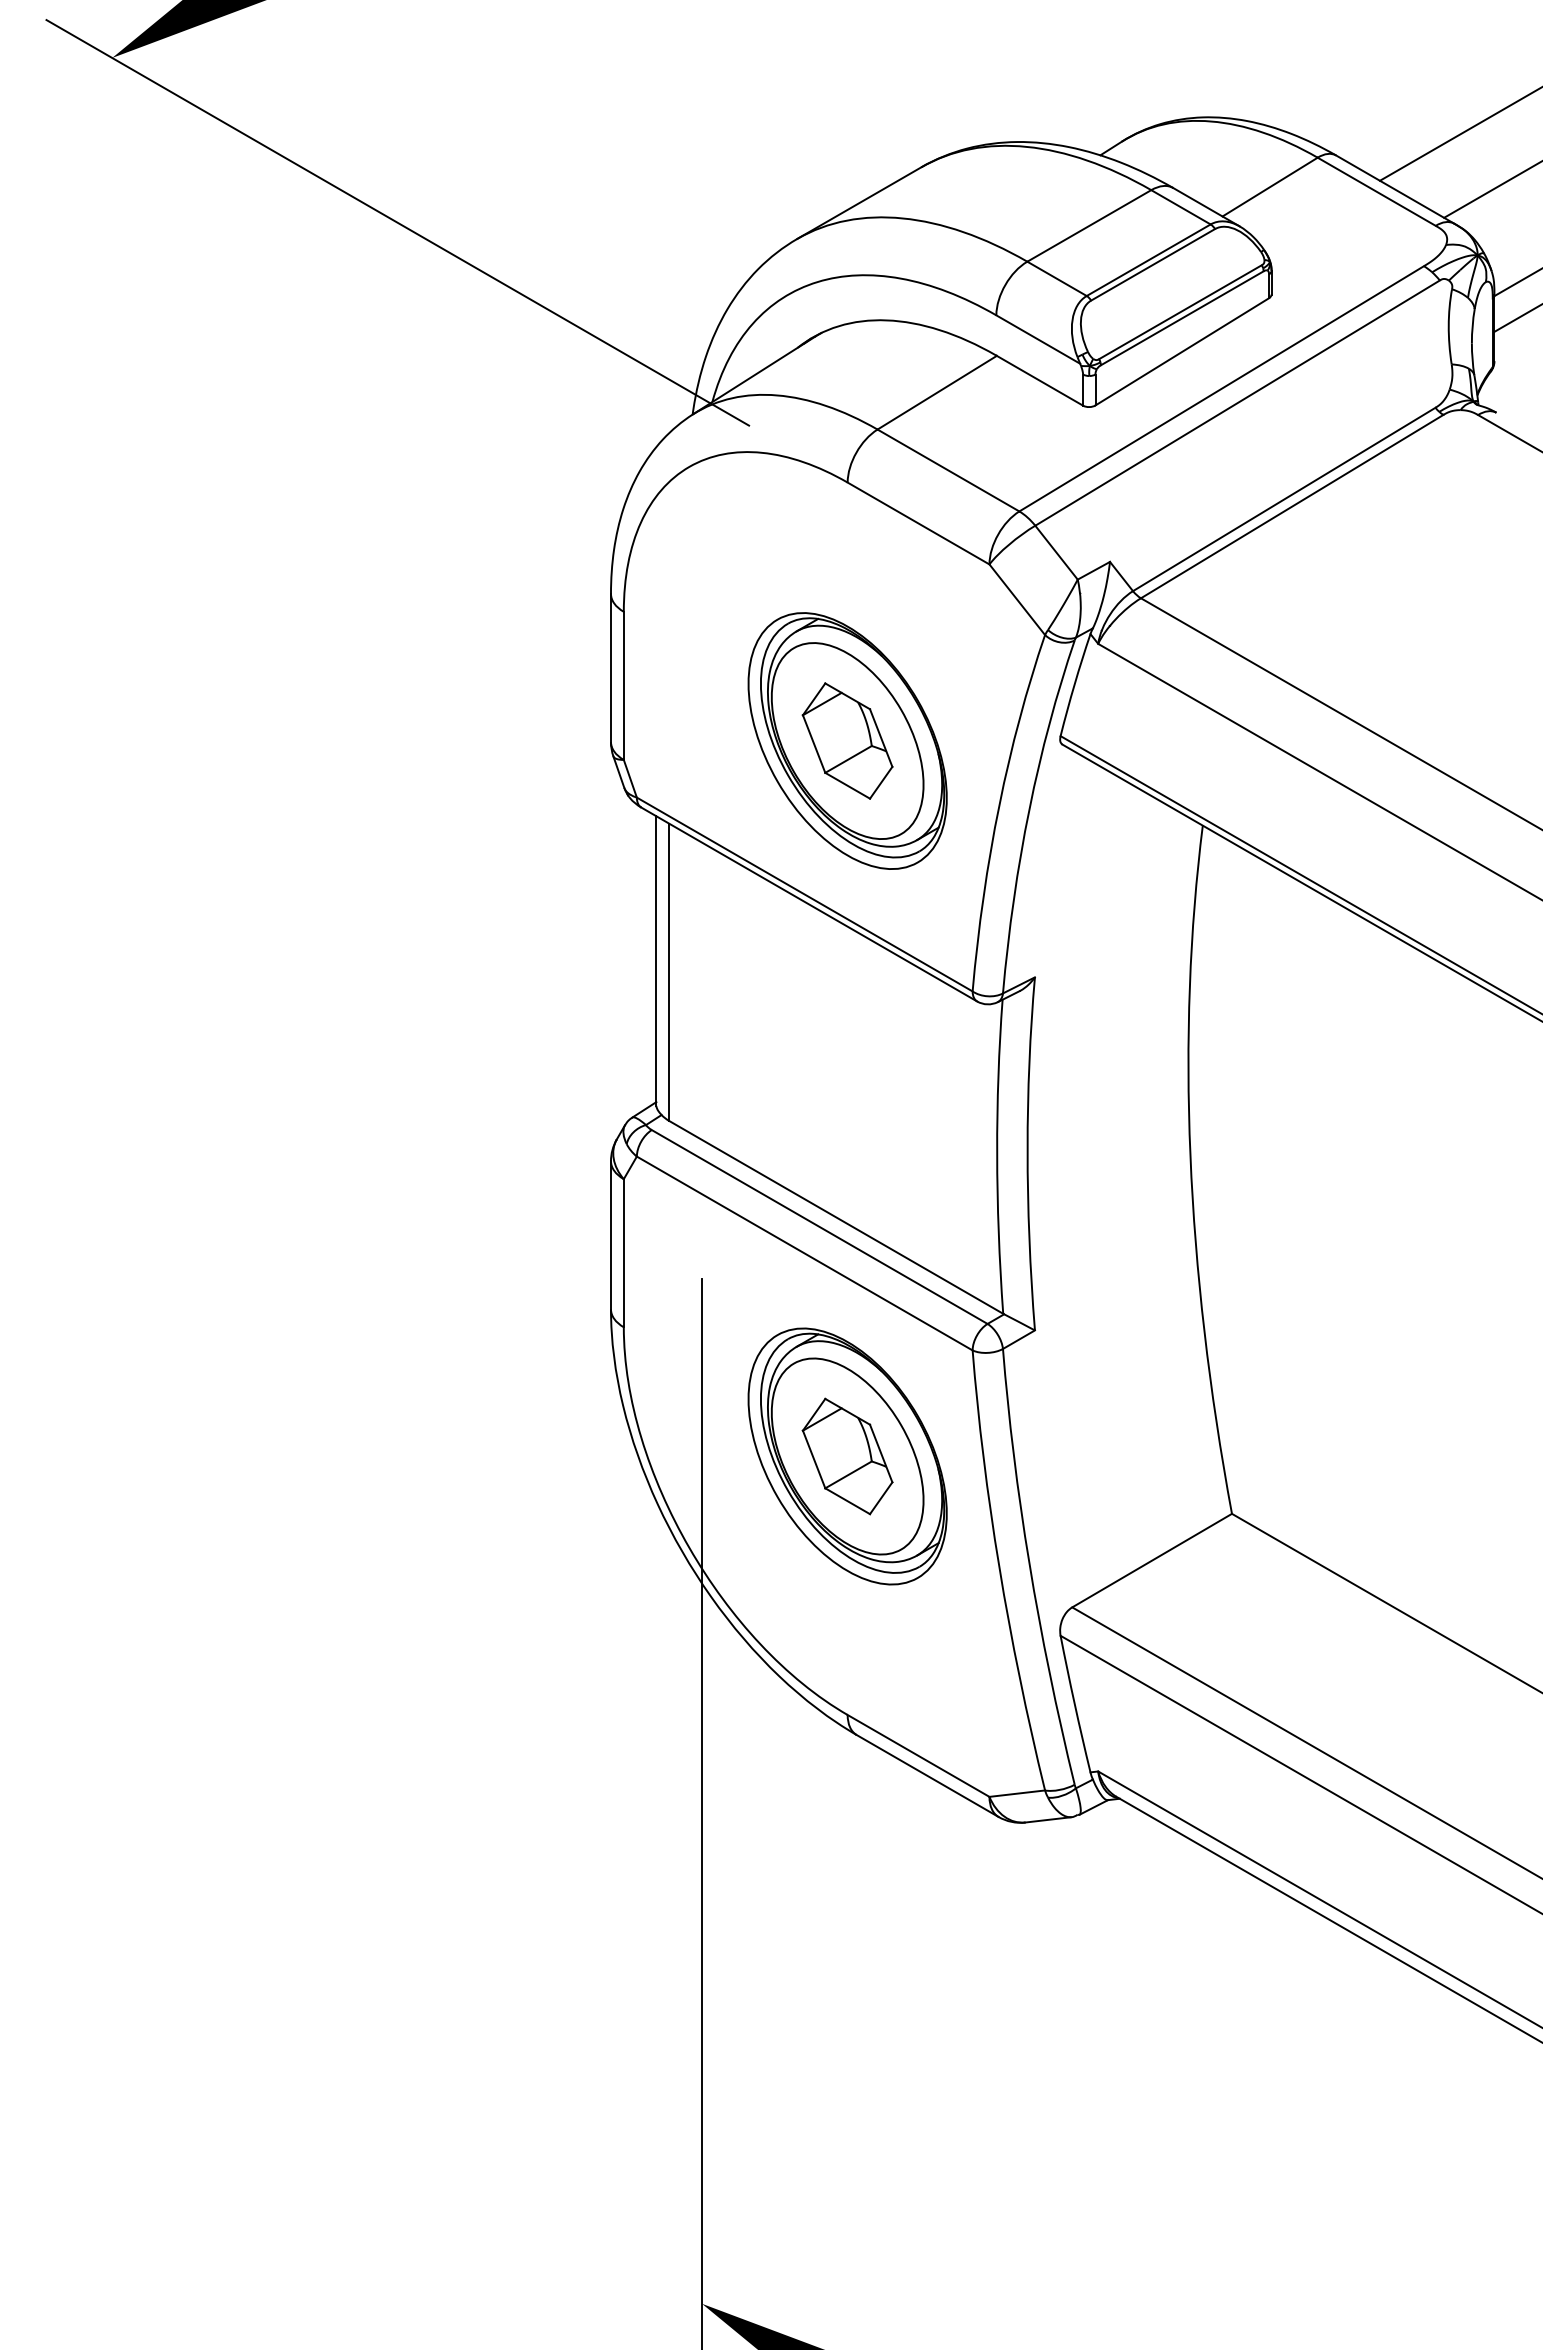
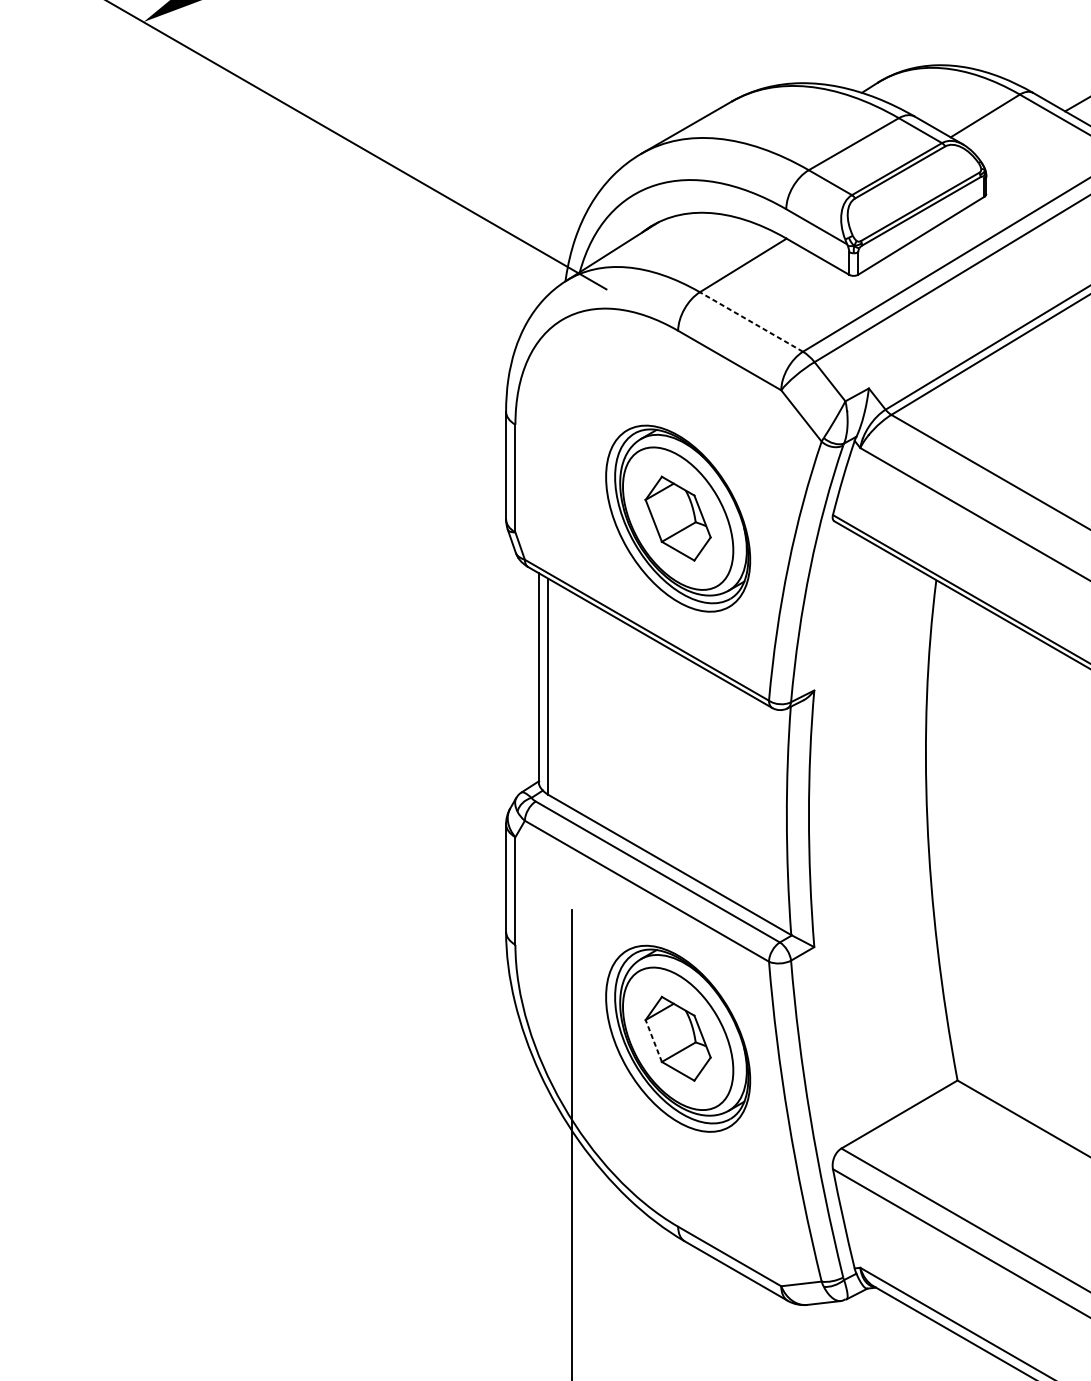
line: (948, 470) -> (751, 321), solid -> dashed
line: (814, 1459) -> (654, 1041), solid -> dashed

